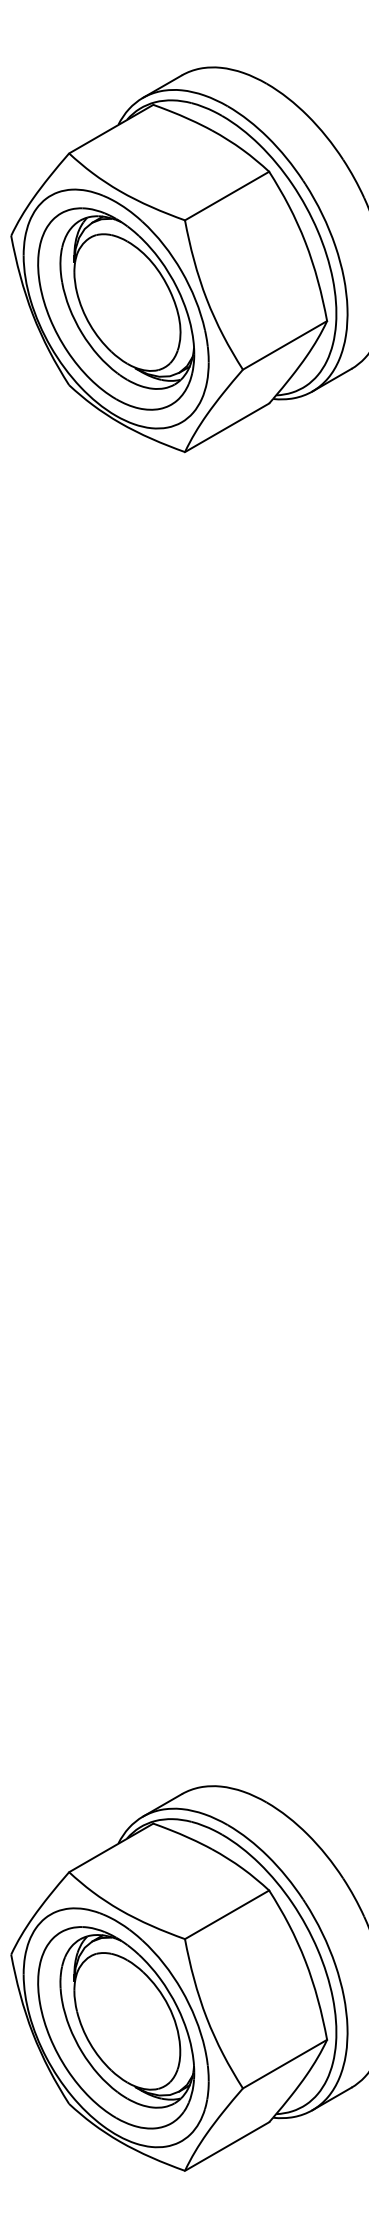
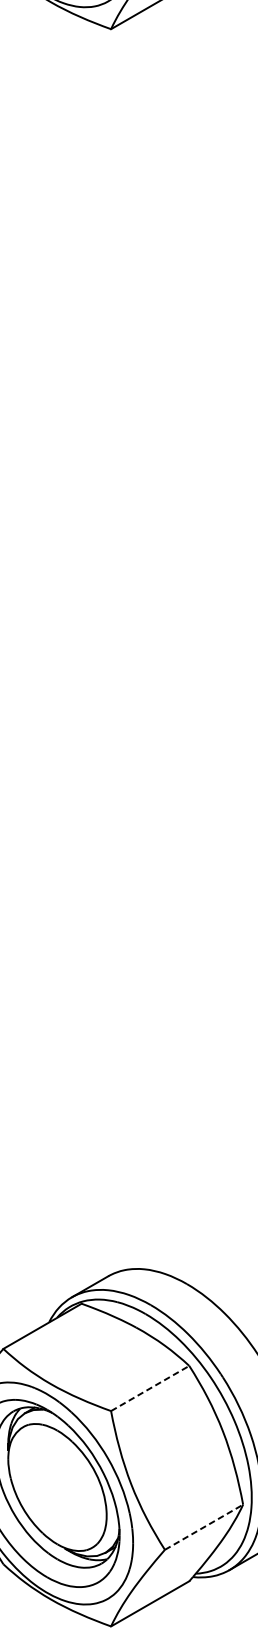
line: (227, 1914) -> (150, 1388), solid -> dashed
line: (285, 2064) -> (204, 1527), solid -> dashed

